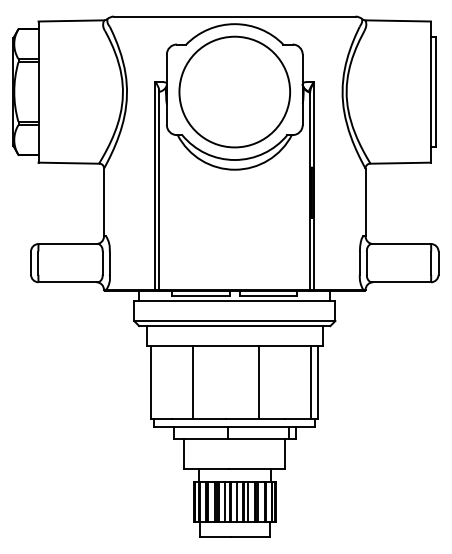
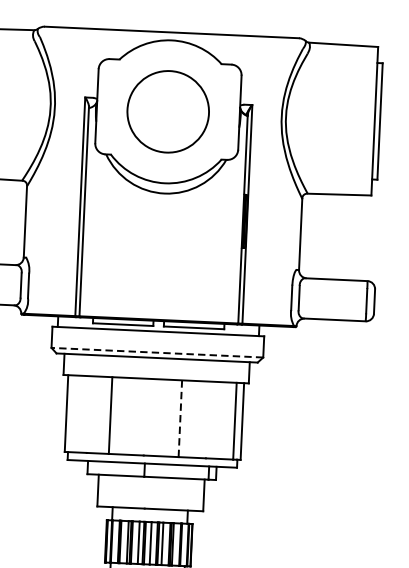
circle: (234, 91) -> (168, 111), size x0.7
line: (234, 321) -> (157, 353), solid -> dashed
line: (259, 382) -> (180, 418), solid -> dashed

